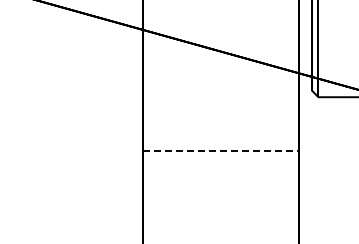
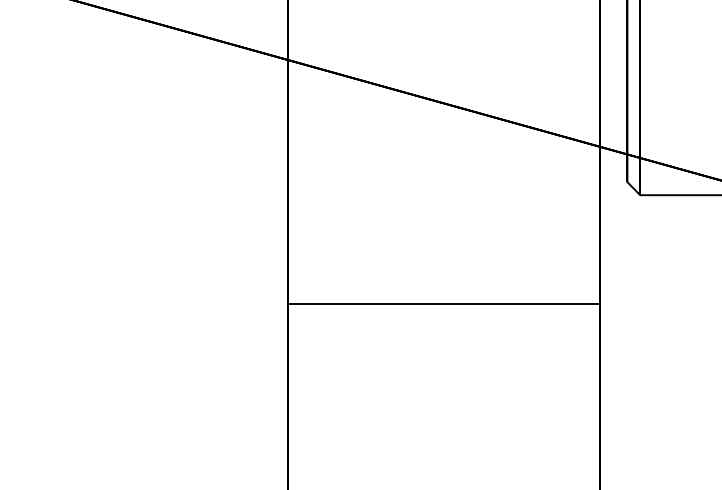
line: (220, 151) -> (443, 304), dashed -> solid

